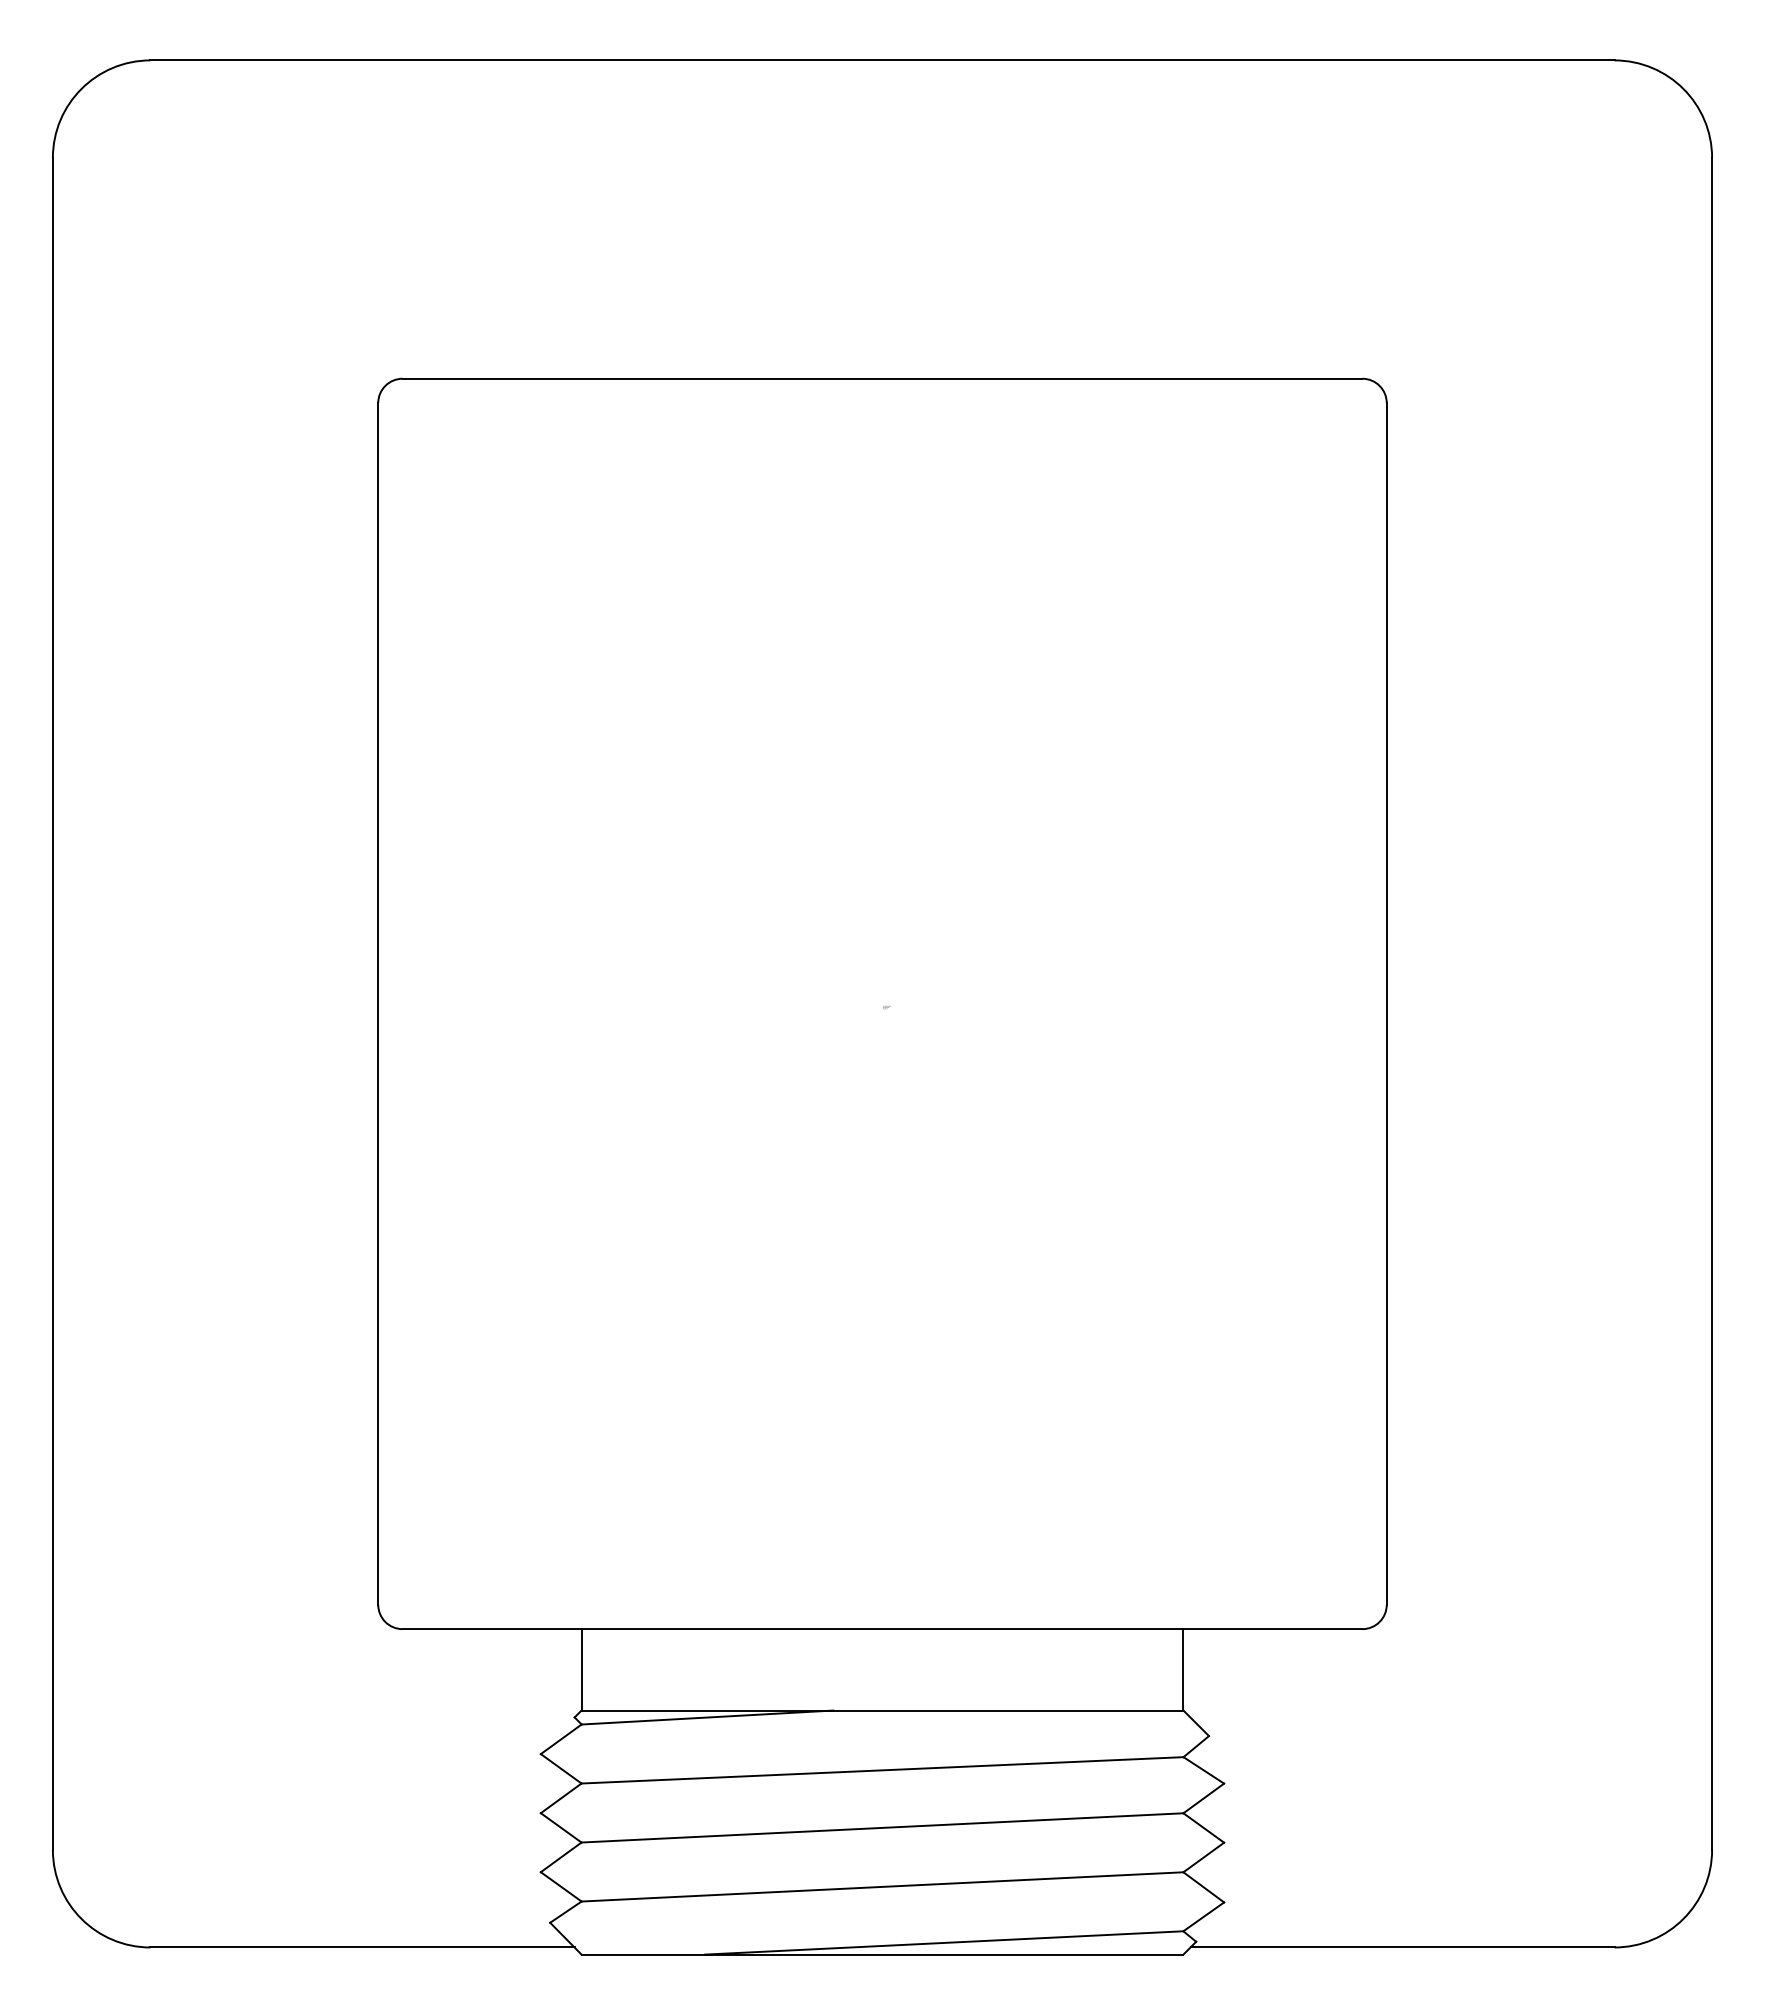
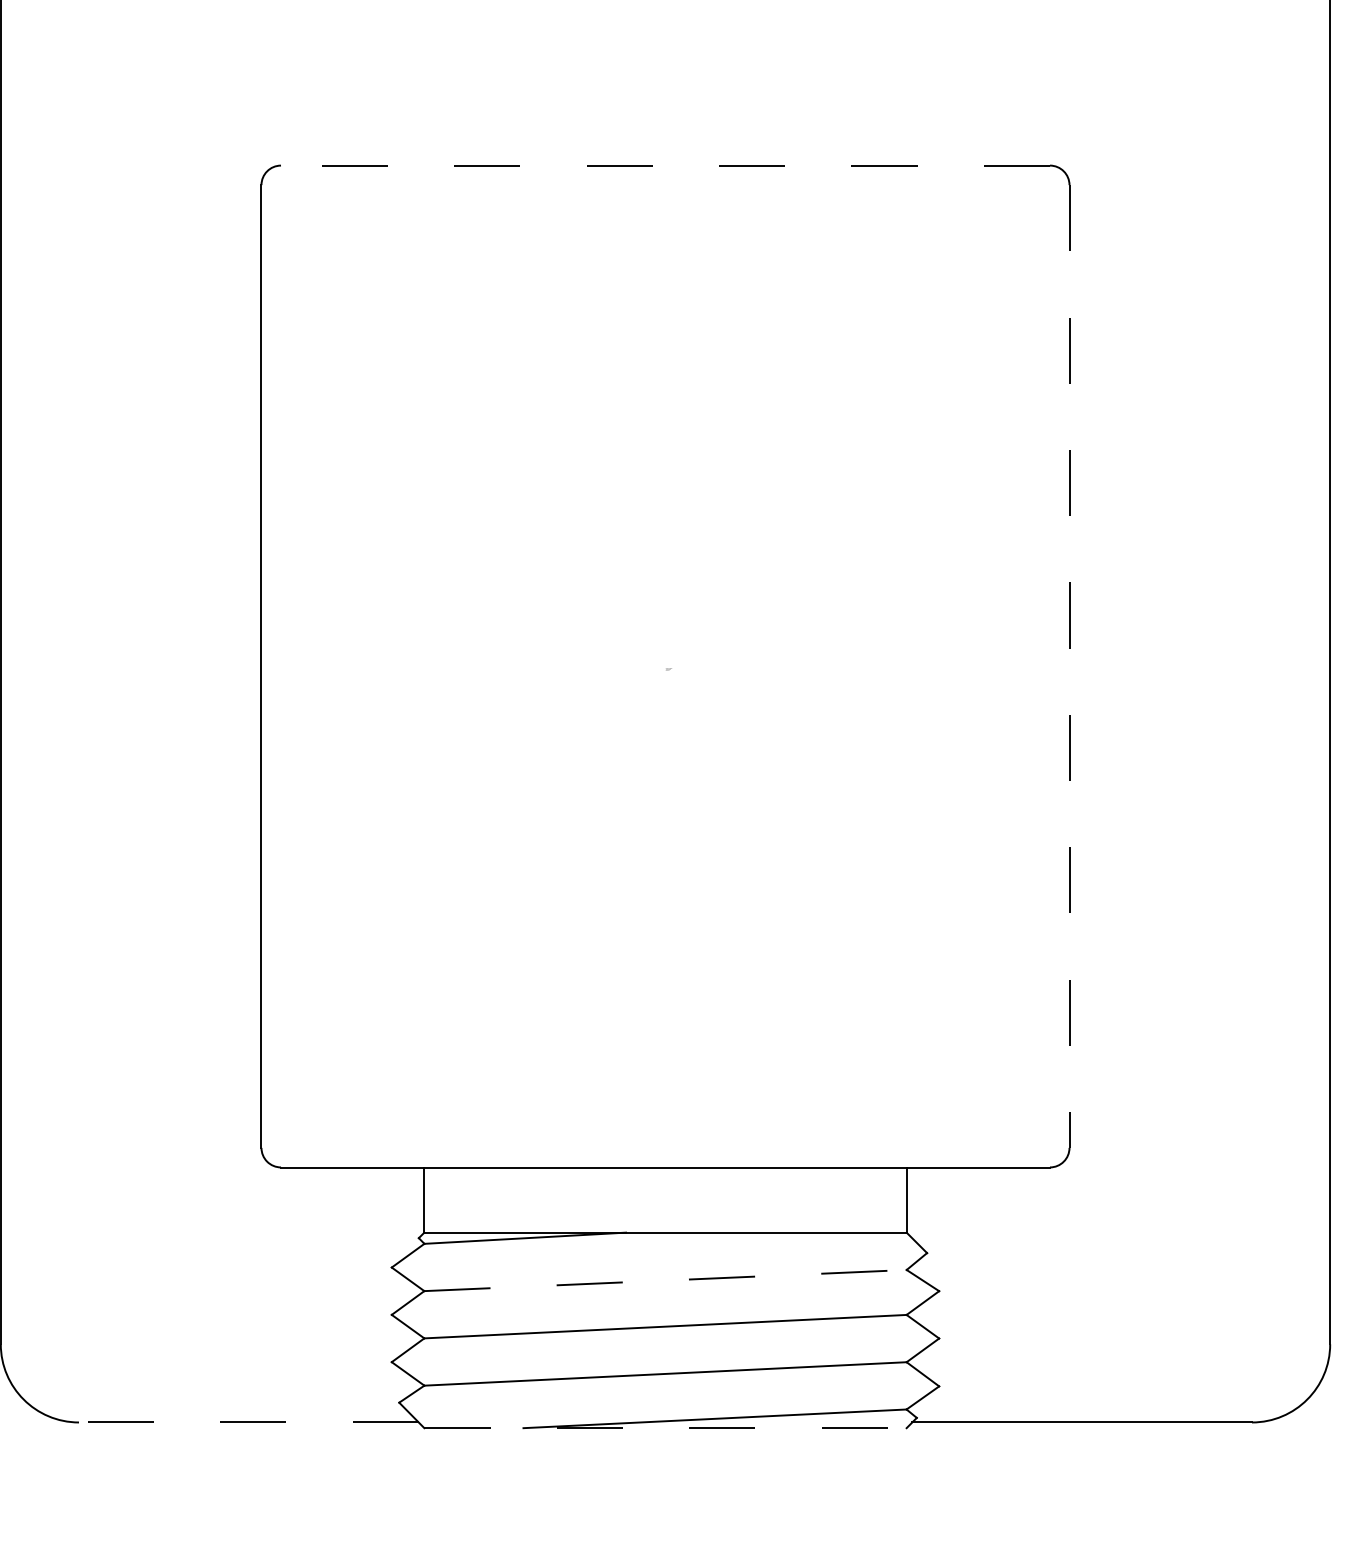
line: (882, 378) -> (665, 165), solid -> dashed
line: (1386, 1003) -> (1069, 666), solid -> dashed
line: (883, 1770) -> (666, 1280), solid -> dashed
line: (361, 1947) -> (248, 1422), solid -> dashed
line: (882, 1954) -> (665, 1428), solid -> dashed

